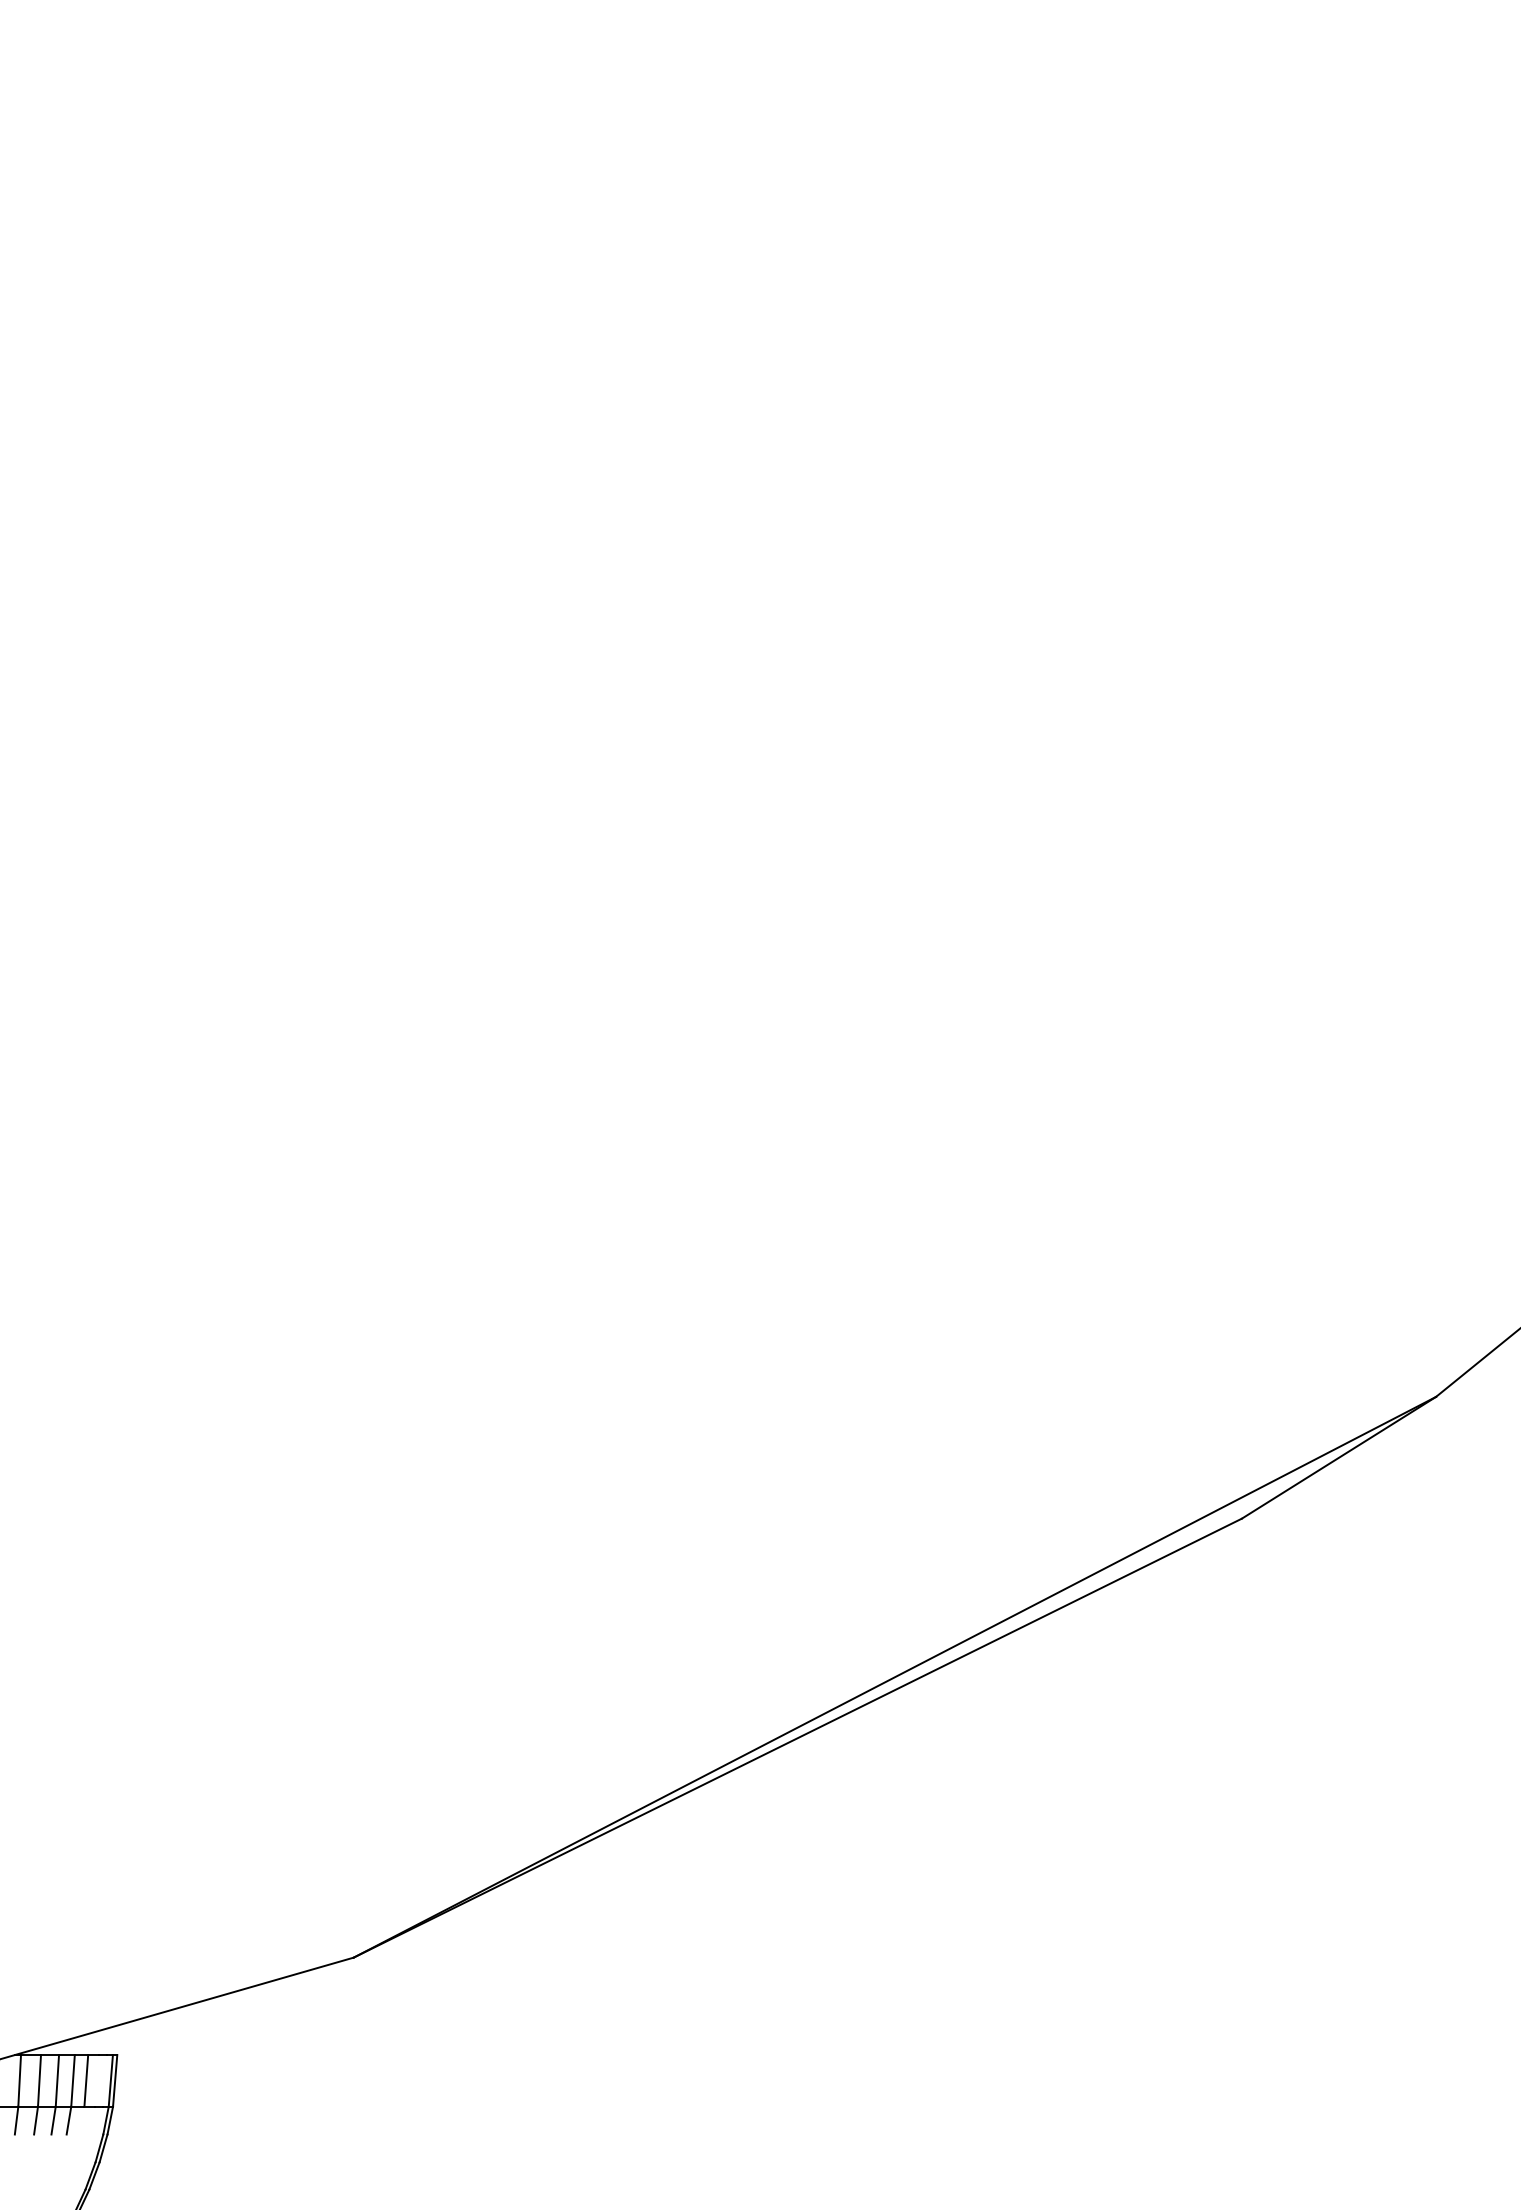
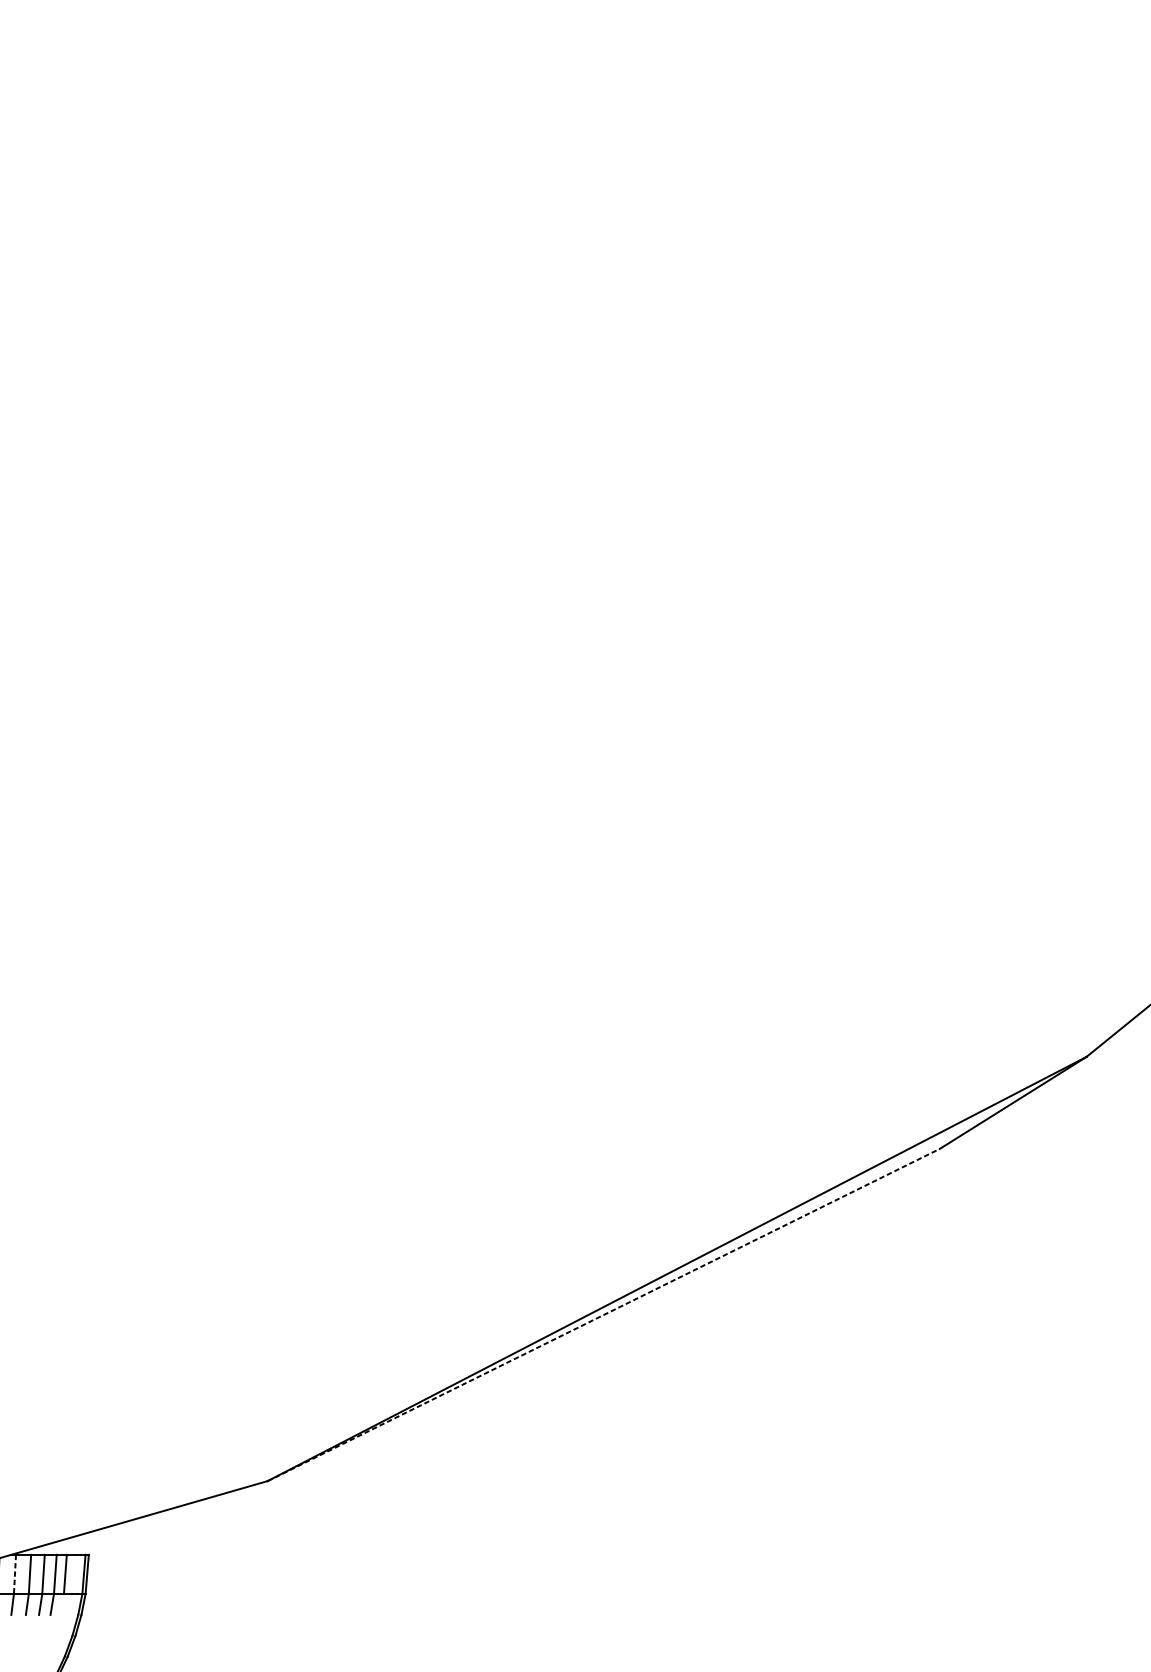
line: (798, 1737) -> (604, 1314), solid -> dashed
line: (19, 2080) -> (14, 1574), solid -> dashed

